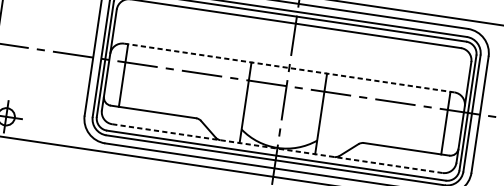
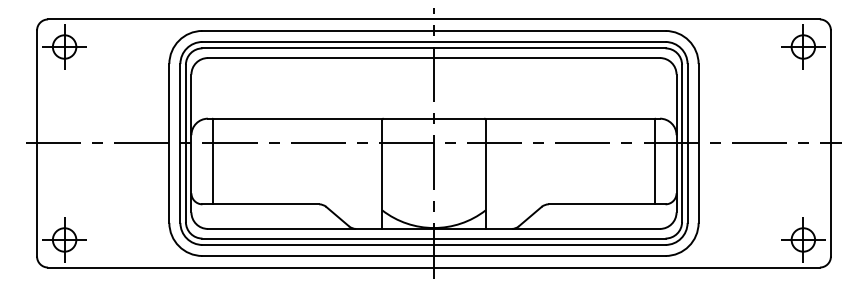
line: (288, 67) -> (433, 118), dashed -> solid
line: (277, 148) -> (434, 228), dashed -> solid

